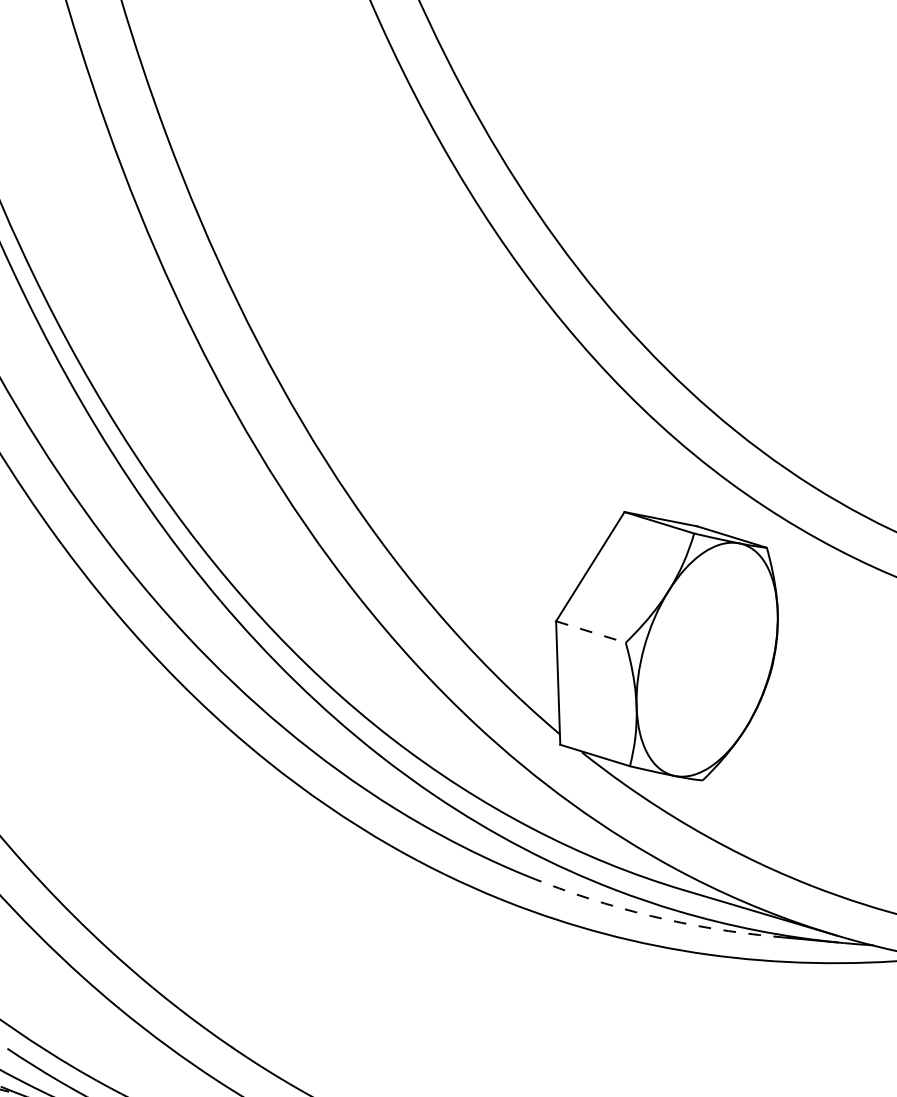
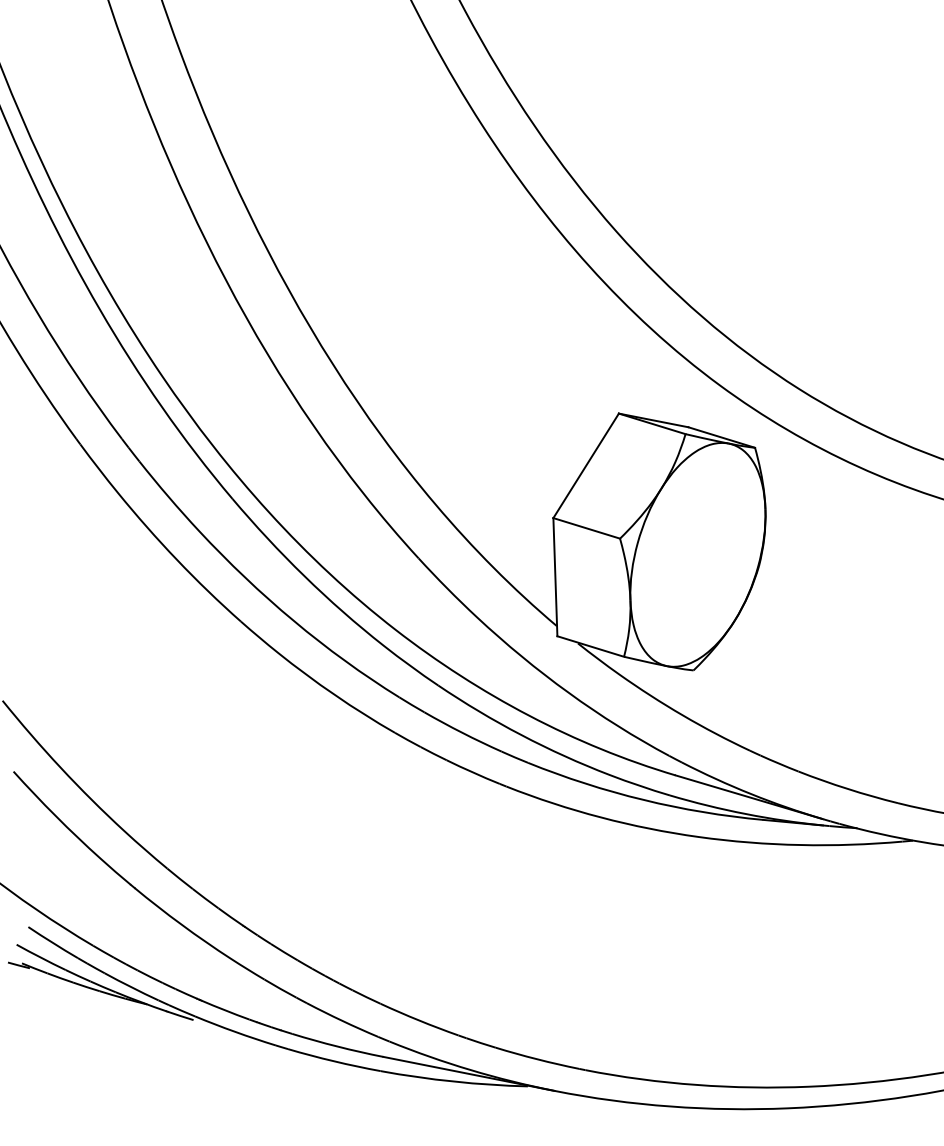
line: (590, 632) -> (586, 528), dashed -> solid
arc: (650, 915) -> (643, 799), dashed -> solid

